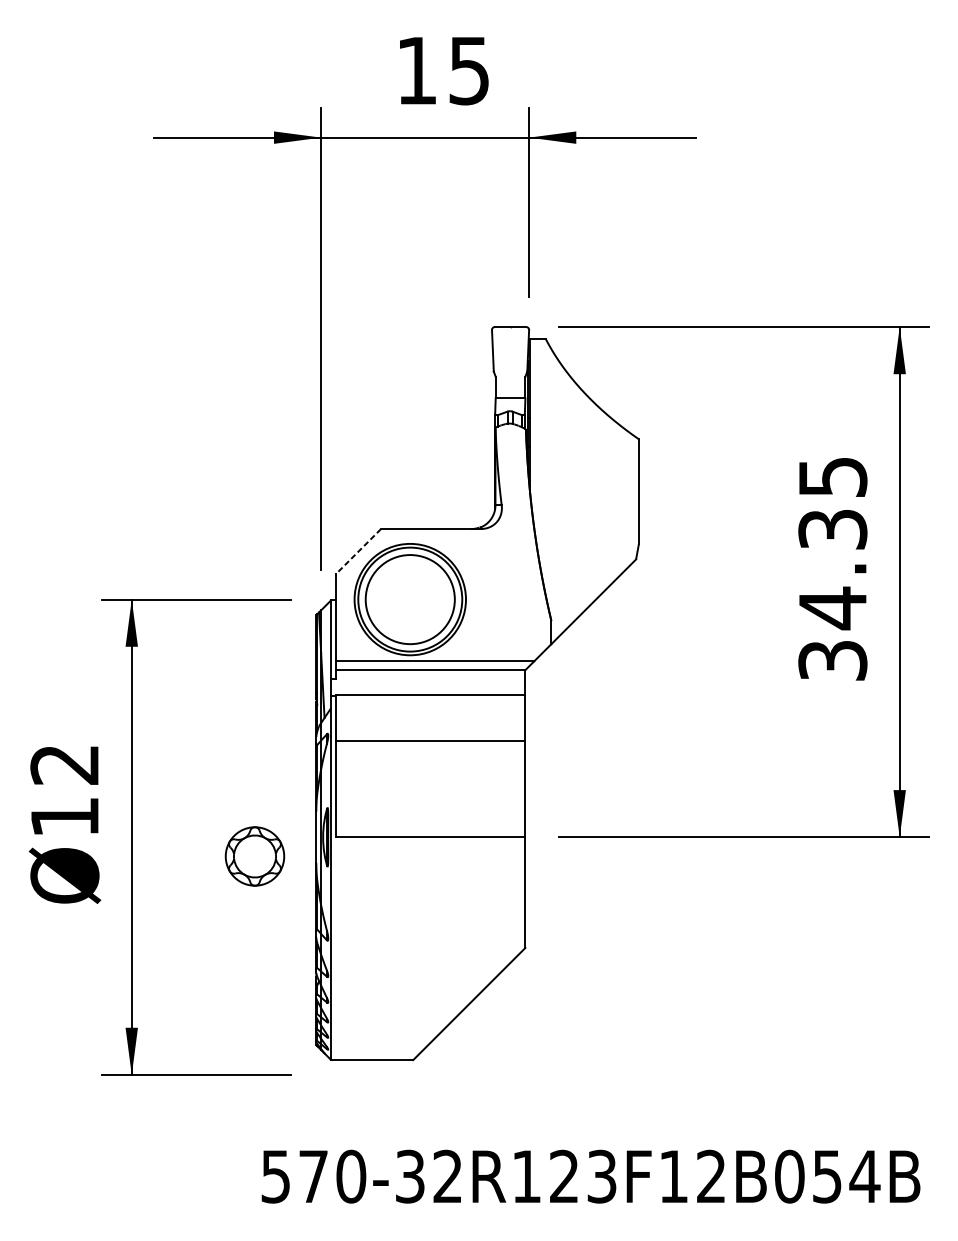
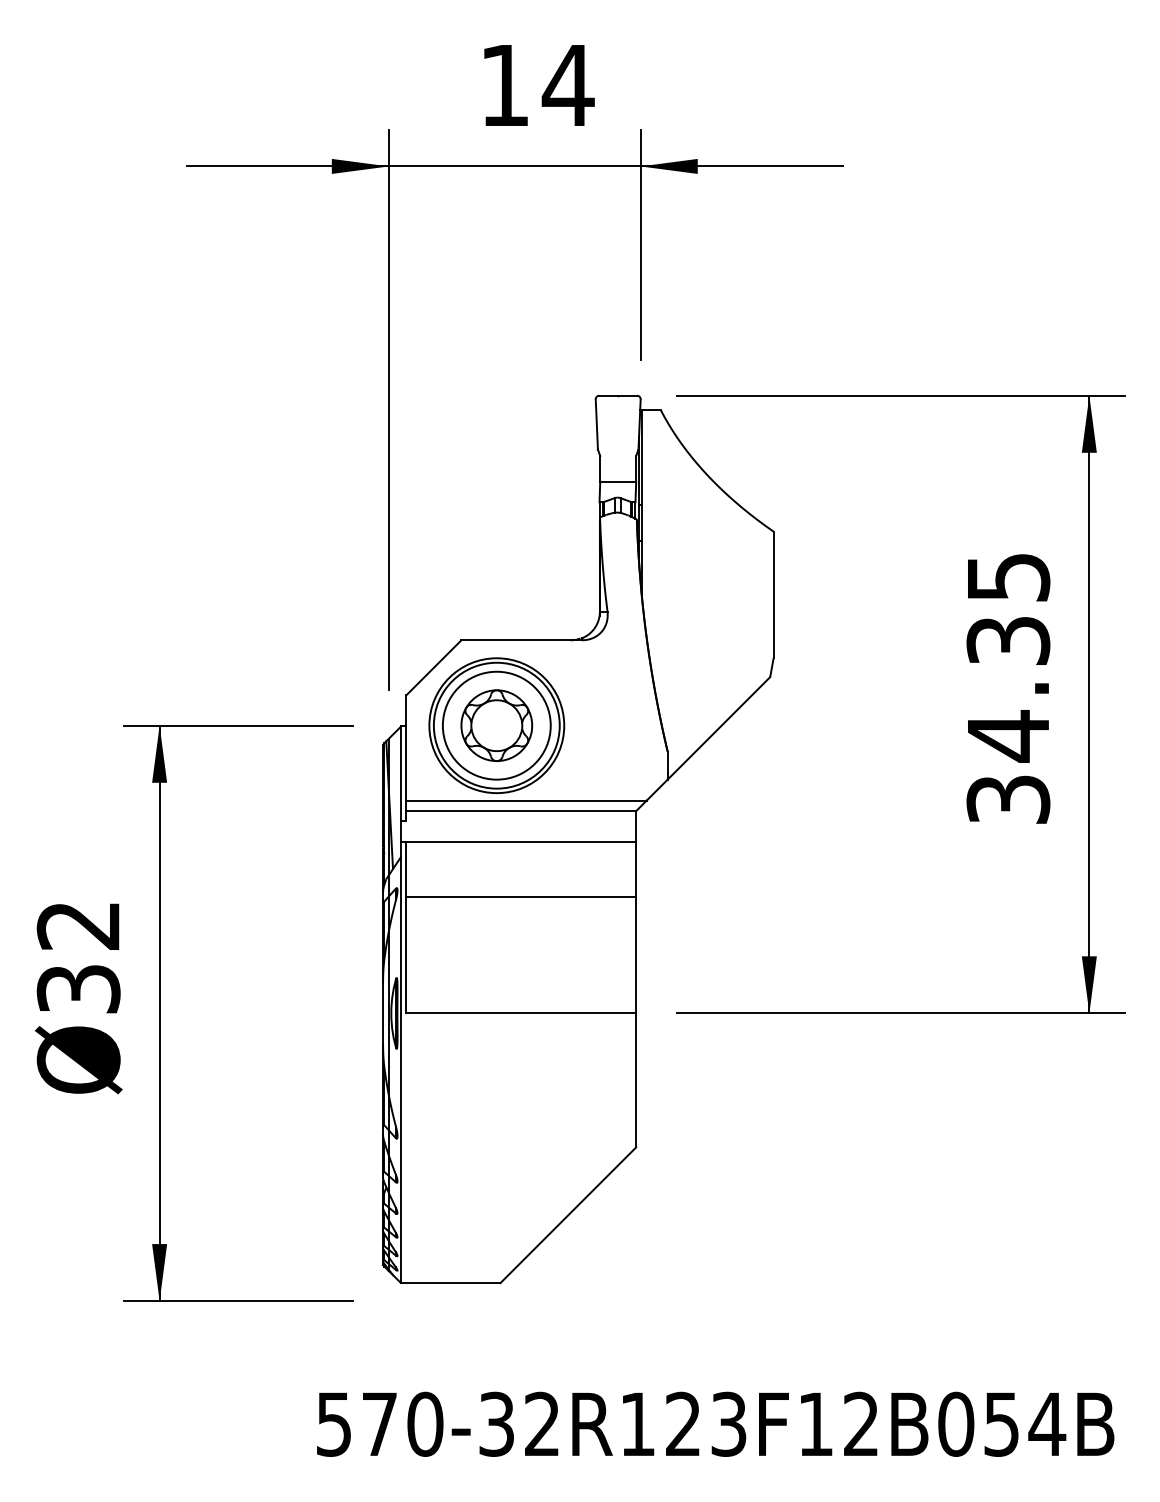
text: (468, 71) -> (567, 86), 15 -> 14
line: (357, 551) -> (433, 667), dashed -> solid
text: (64, 817) -> (78, 989), Ø12 -> Ø32
part: (254, 856) -> (496, 725), moved

